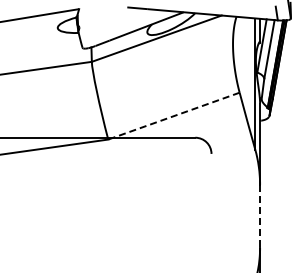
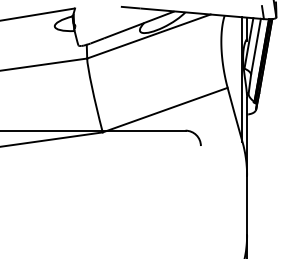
line: (173, 116) -> (164, 110), dashed -> solid
line: (260, 216) -> (247, 205), dashed -> solid

